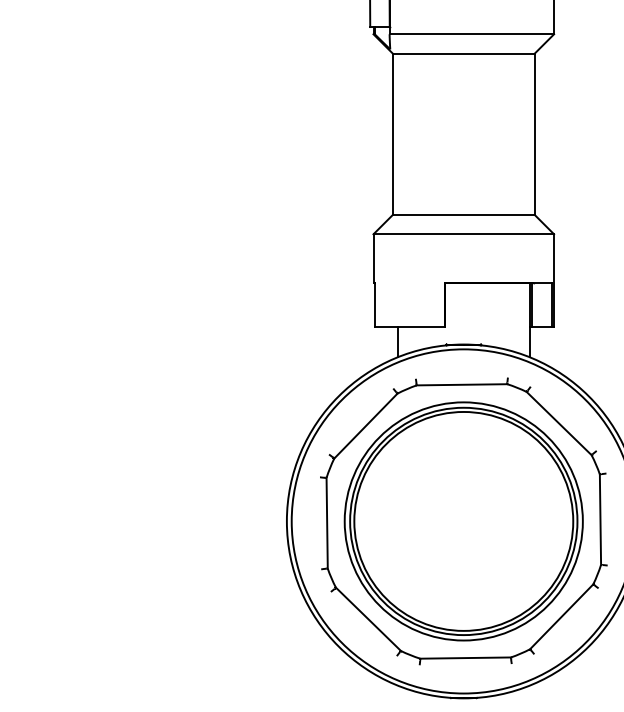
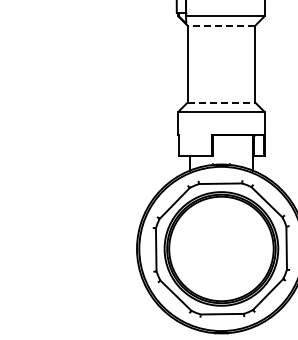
line: (463, 53) -> (221, 25), solid -> dashed
line: (463, 214) -> (221, 102), solid -> dashed

